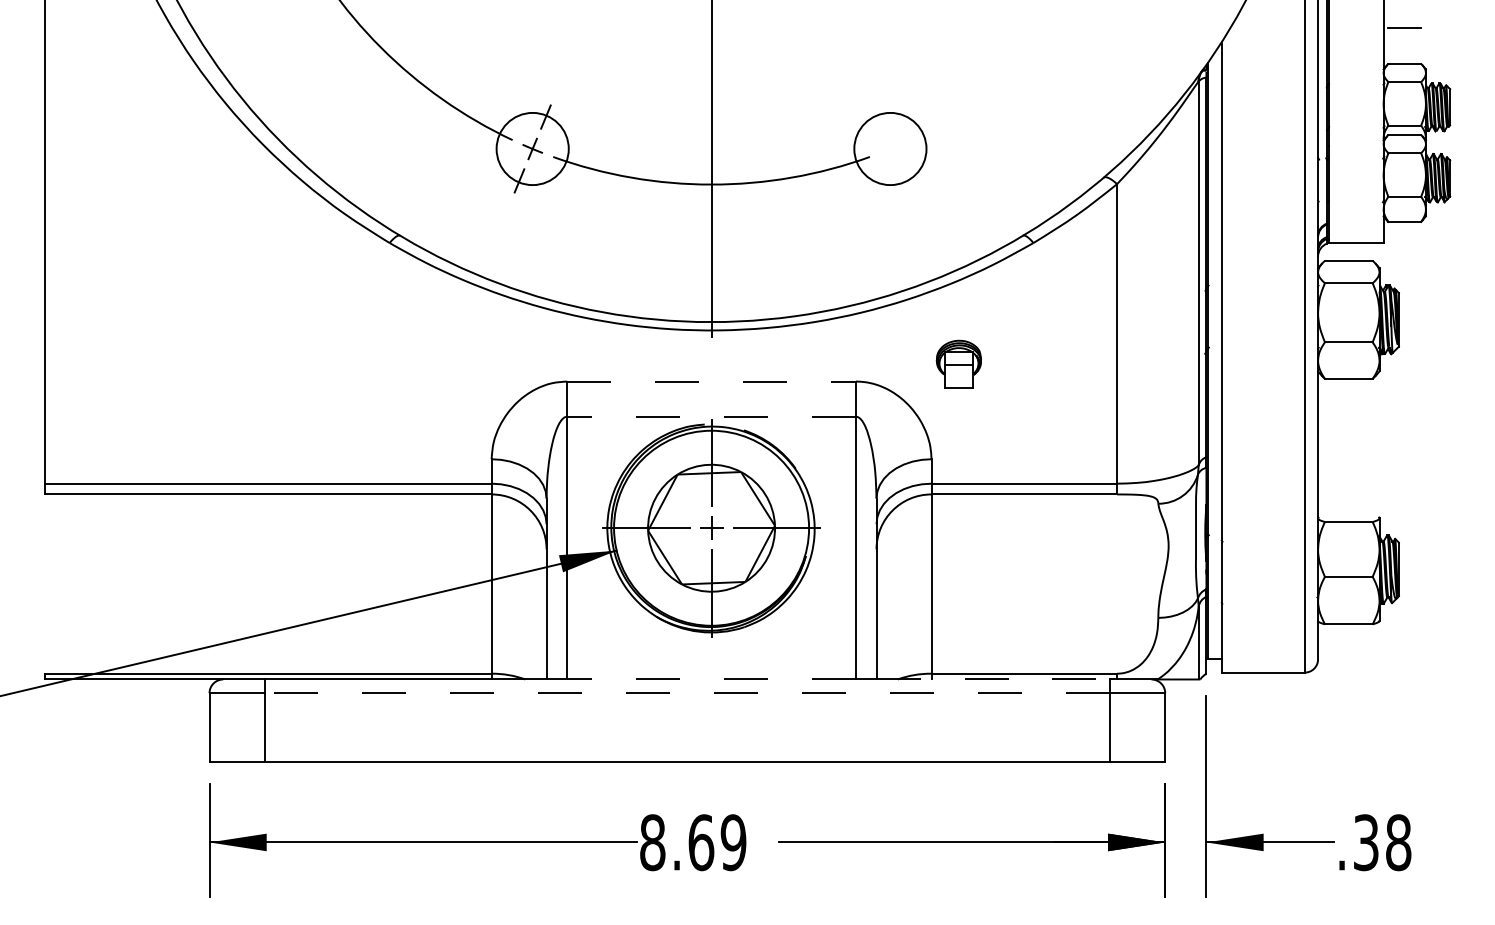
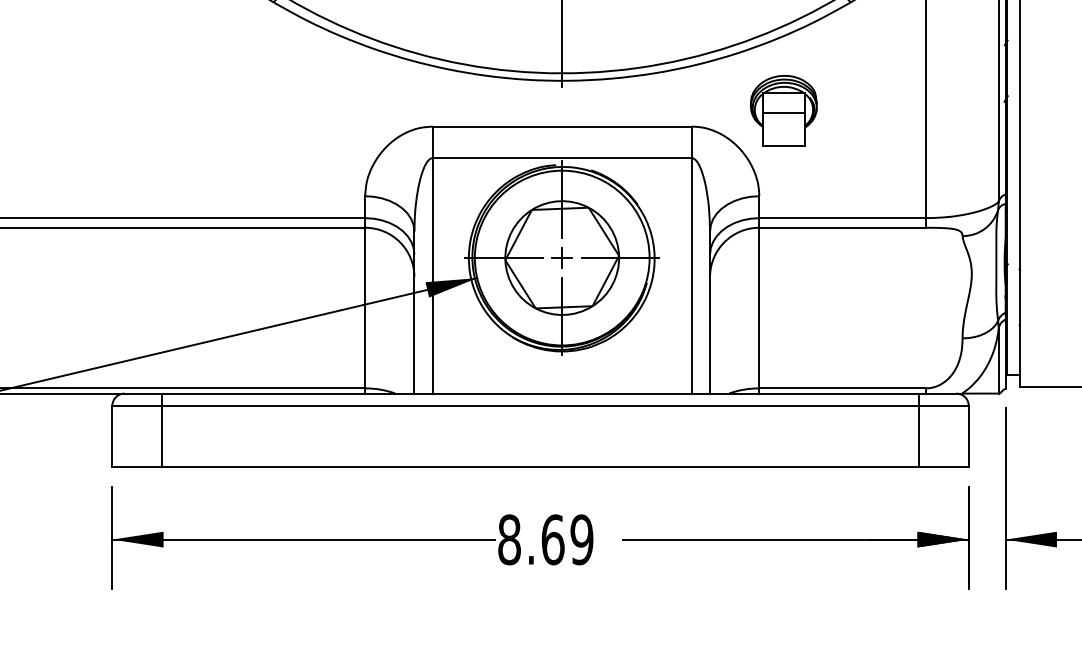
part: (958, 364) -> (783, 111), size x1.67
line: (712, 381) -> (563, 126), dashed -> solid
line: (711, 416) -> (562, 157), dashed -> solid
line: (711, 679) -> (562, 393), dashed -> solid
line: (993, 679) -> (814, 393), dashed -> solid
line: (687, 693) -> (540, 406), dashed -> solid

